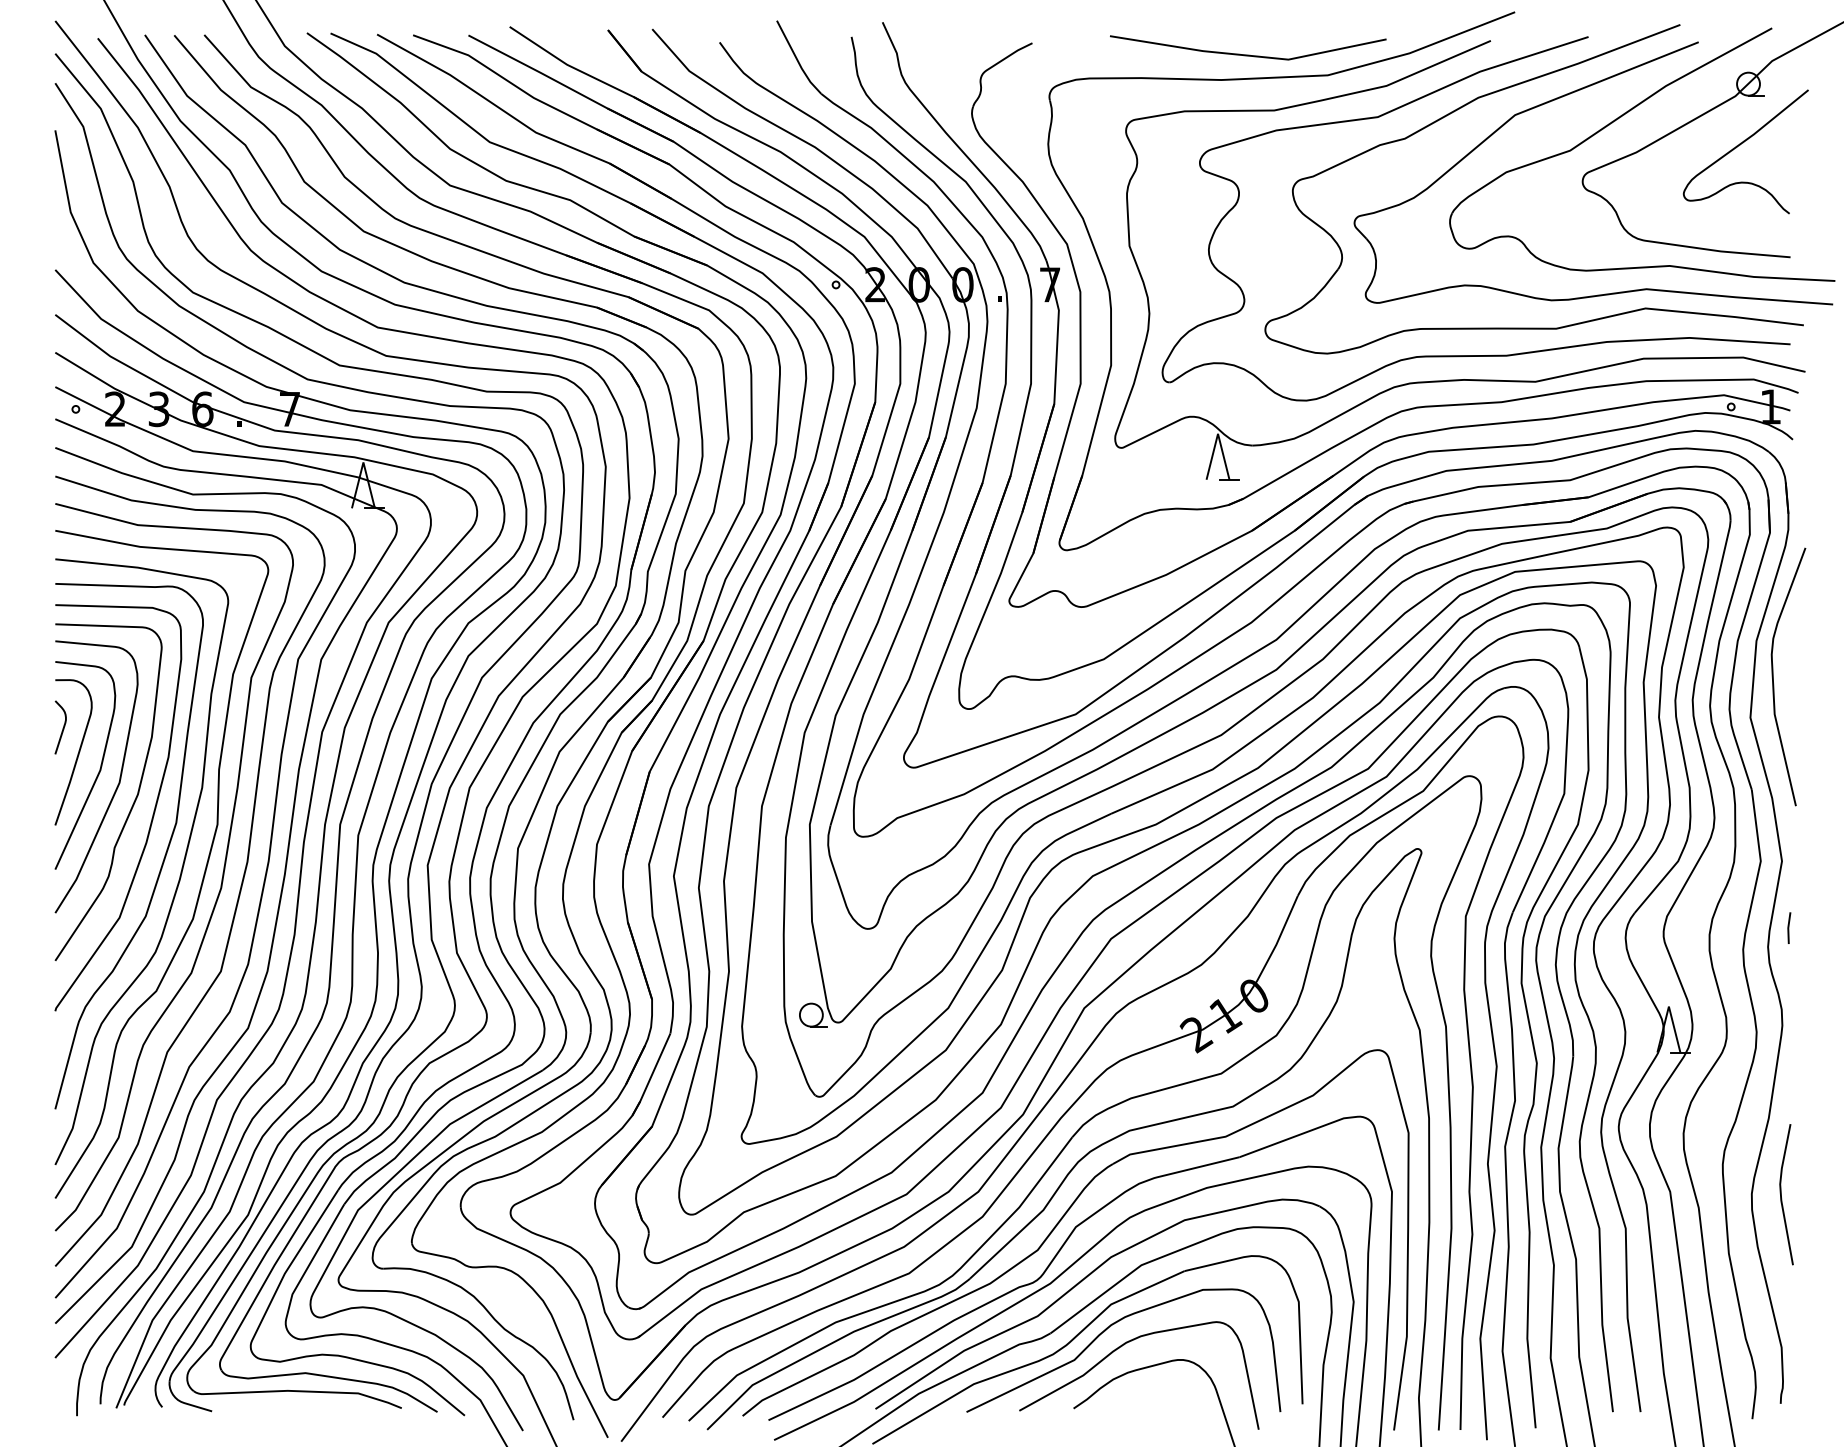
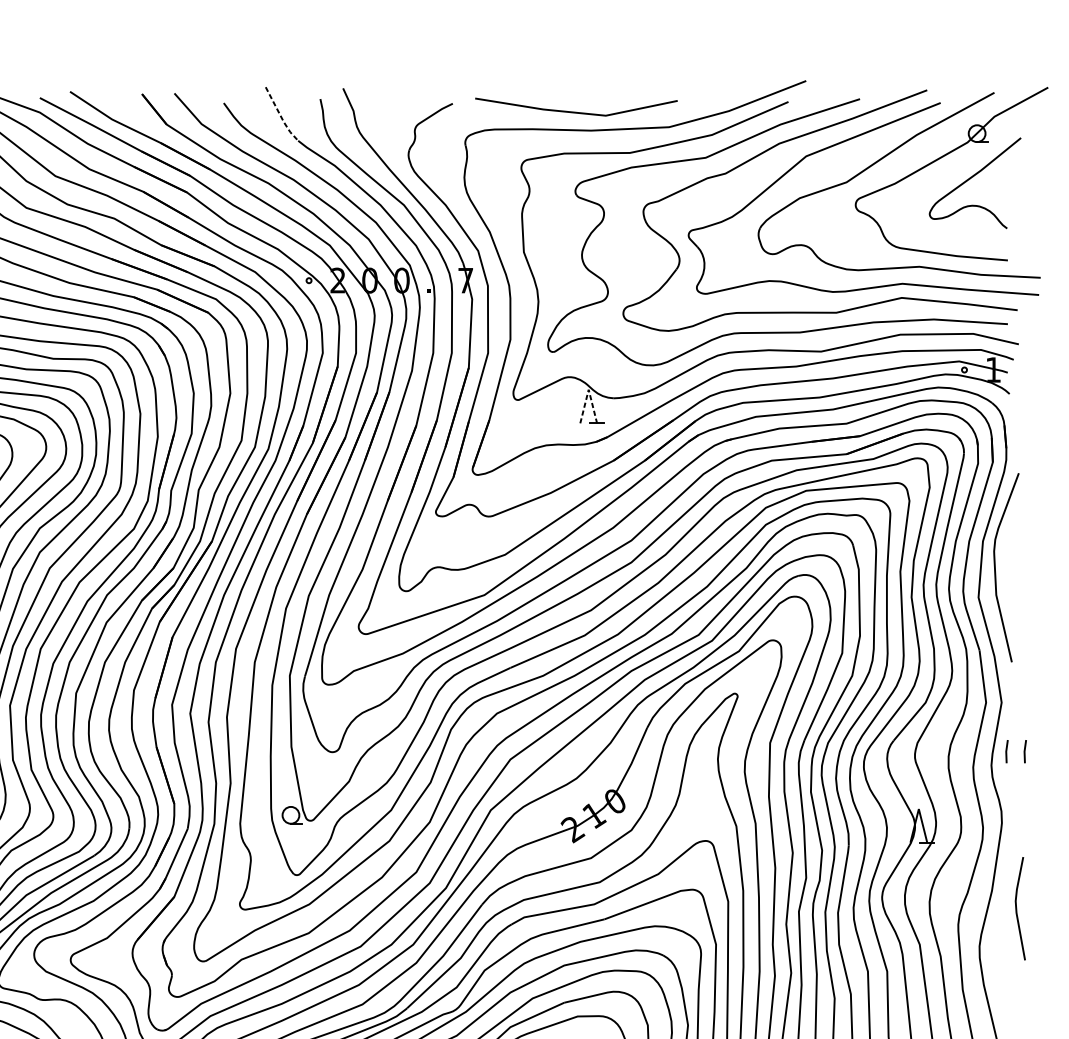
line: (1248, 54) -> (576, 111), moved
line: (797, 60) -> (280, 116), solid -> dashed
line: (1218, 433) -> (589, 389), solid -> dashed
line: (1814, 927) -> (1025, 751), added
curve: (1781, 1194) -> (1016, 908), moved

